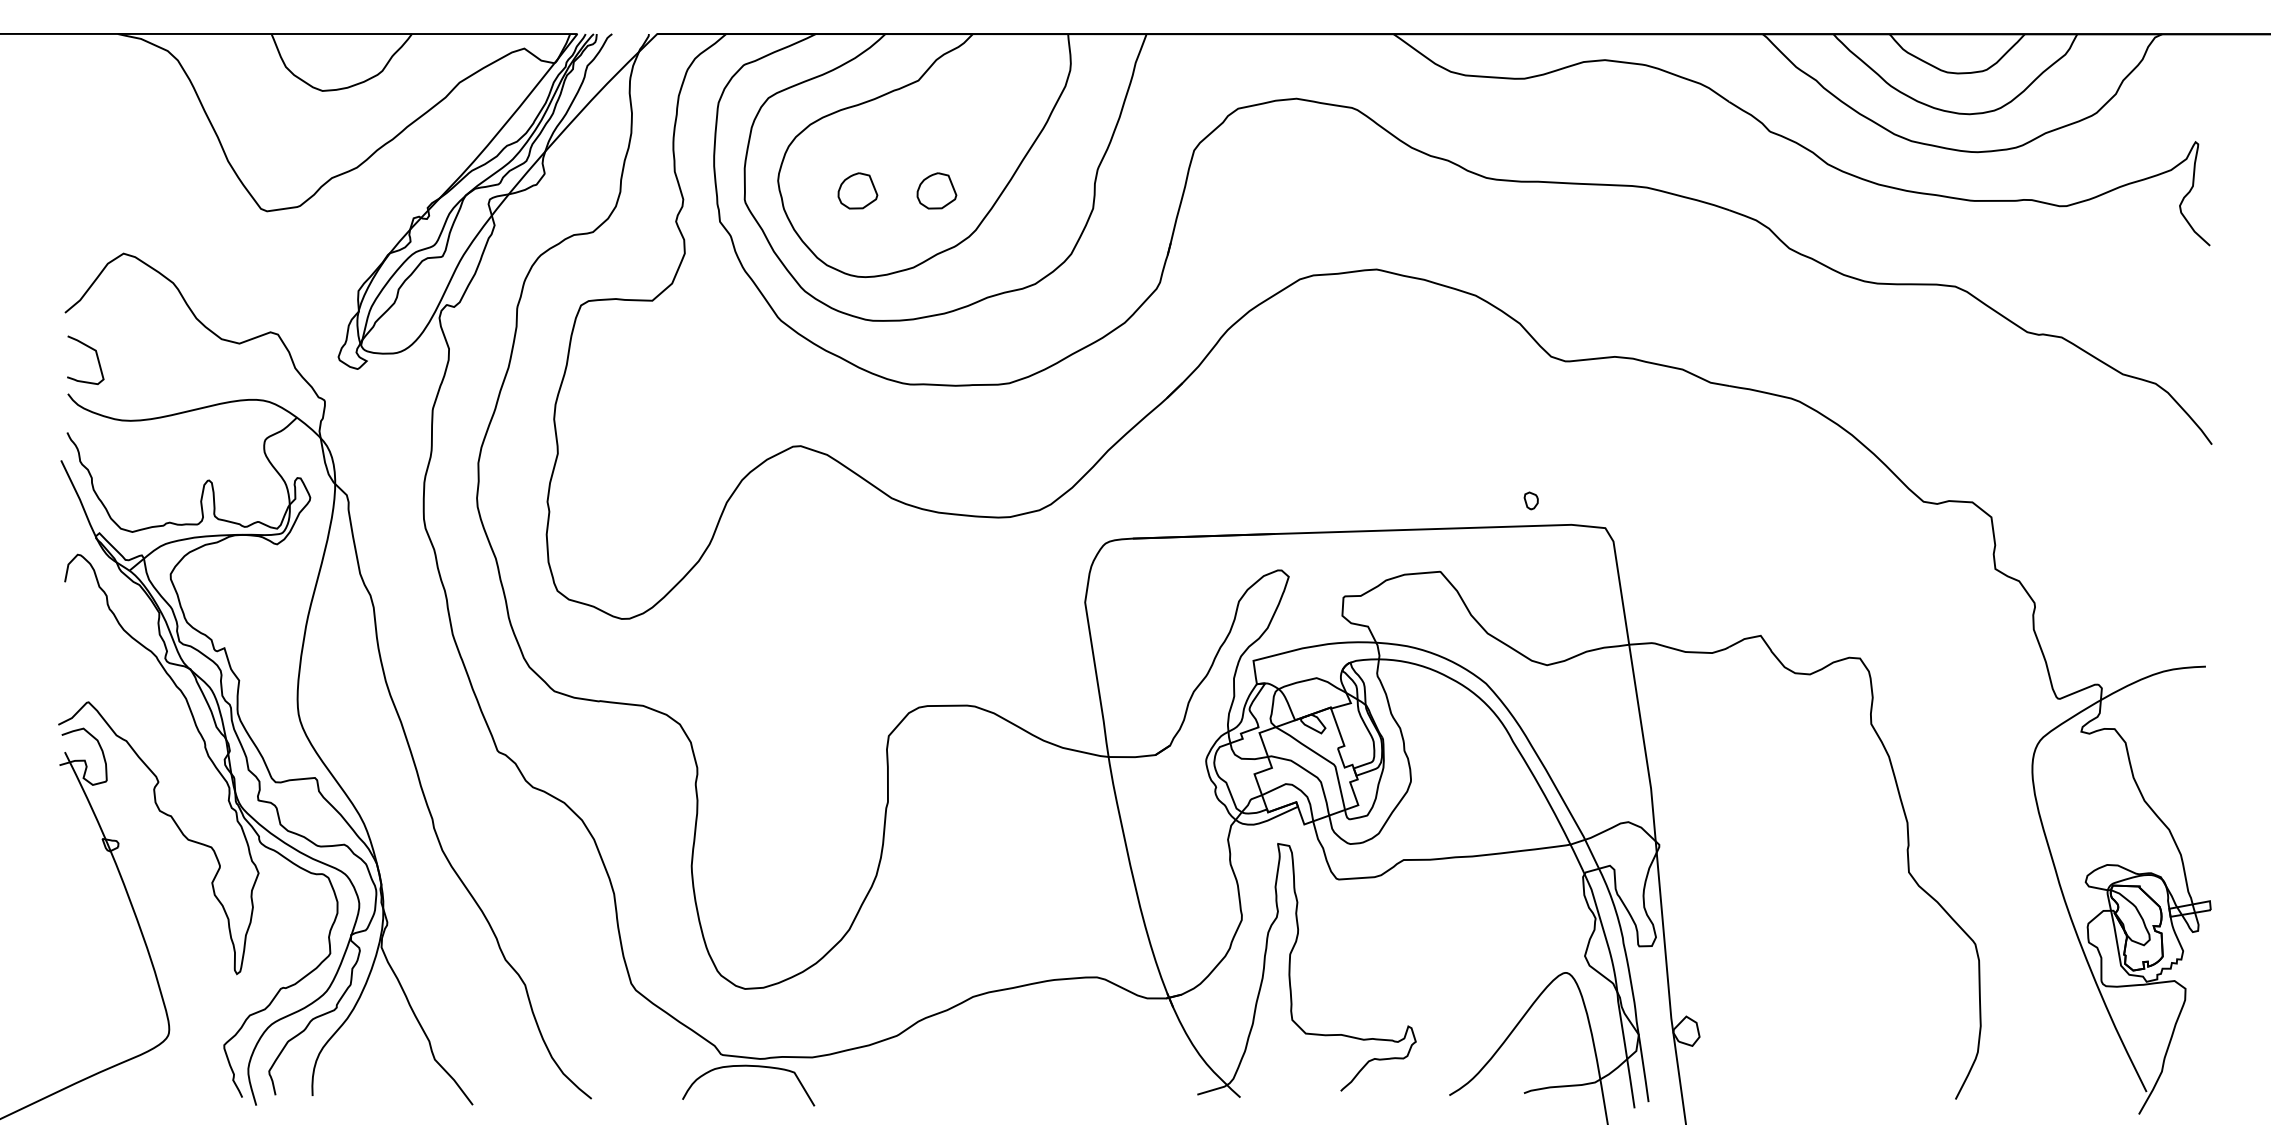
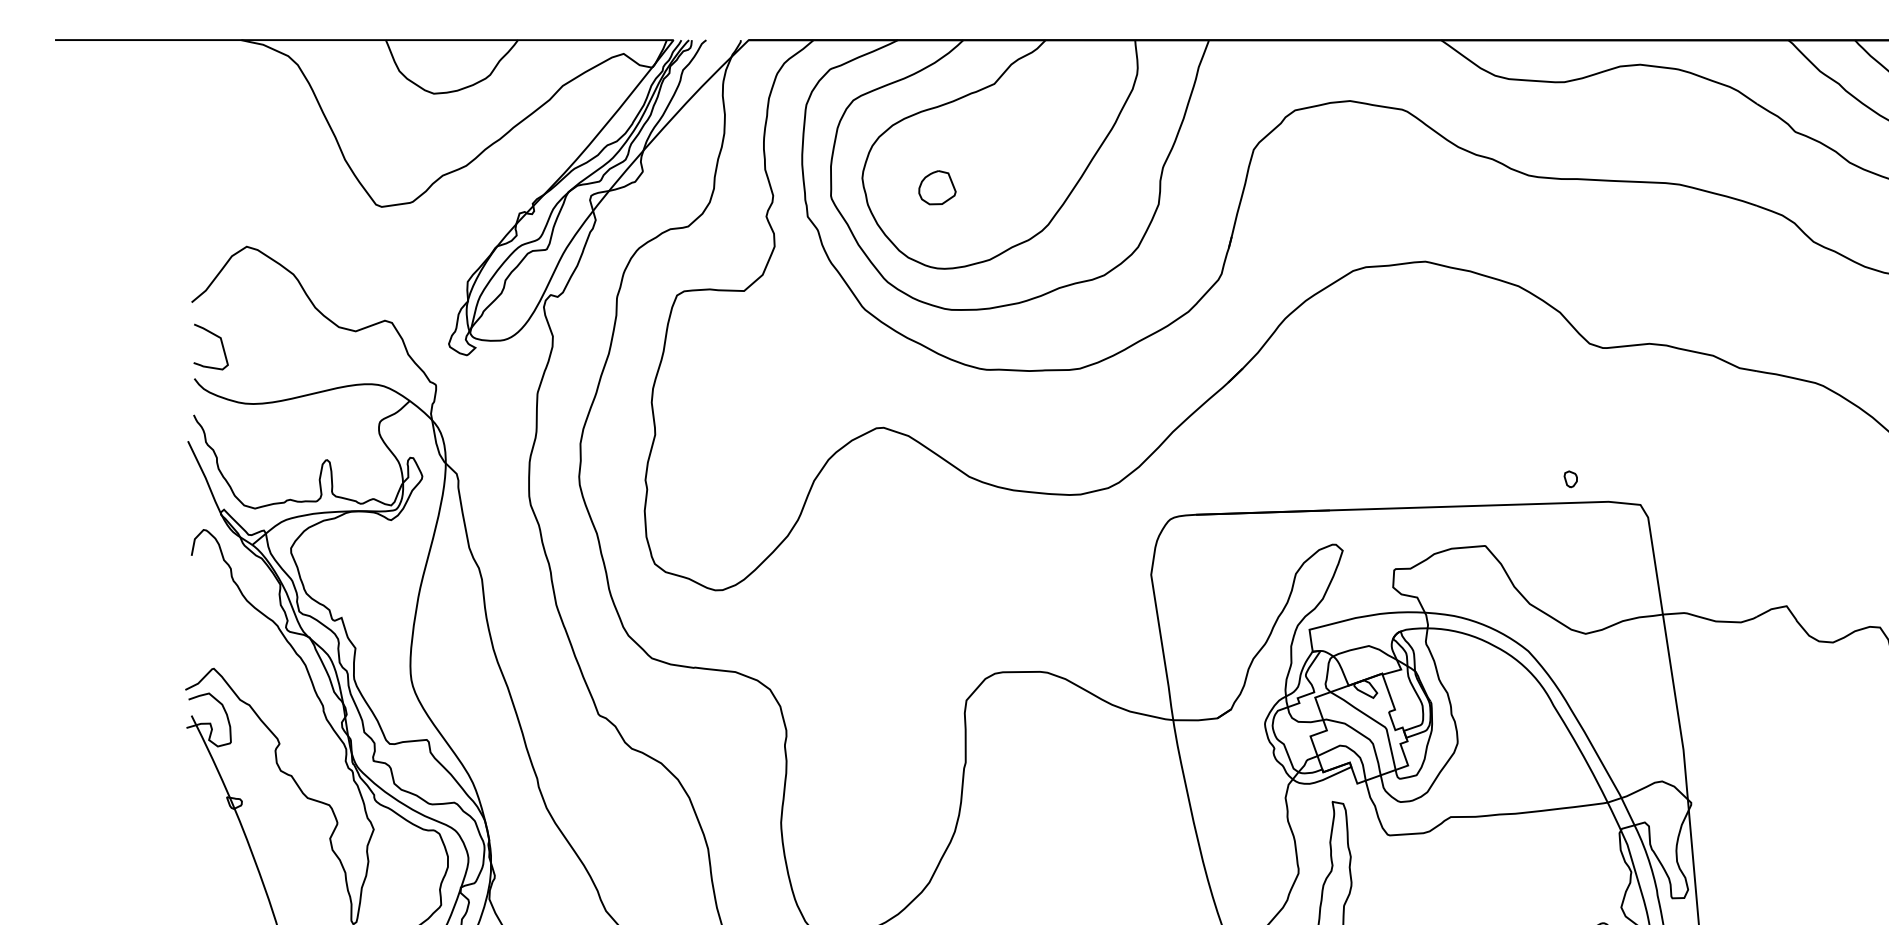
part: (936, 190) -> (1011, 187), removed

